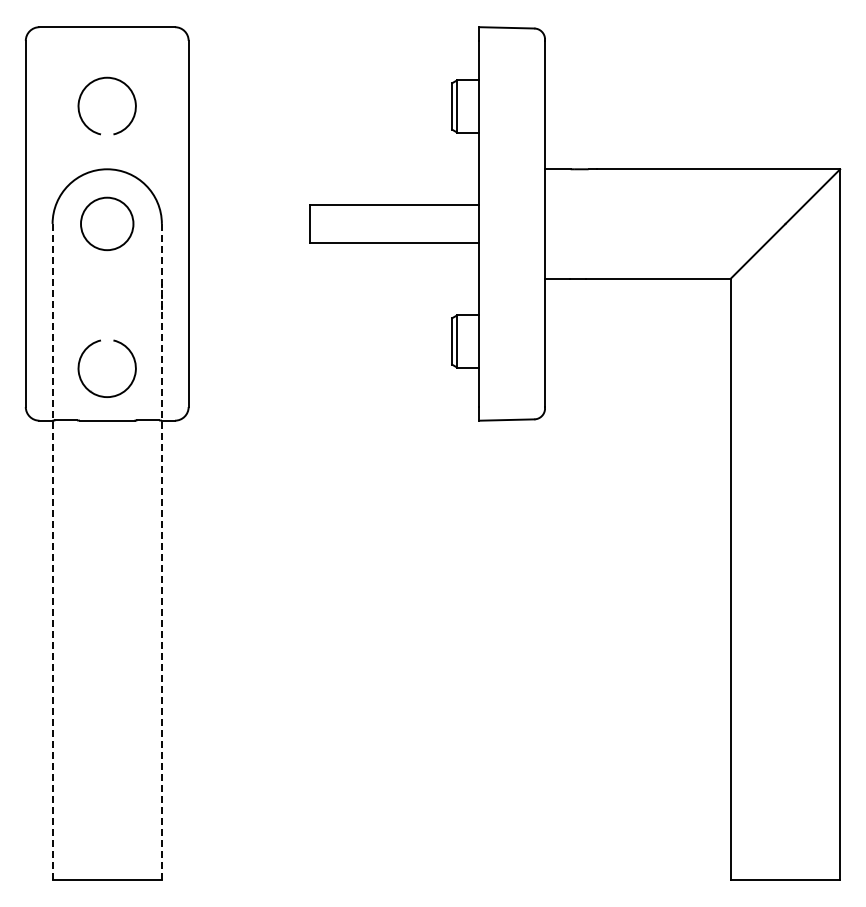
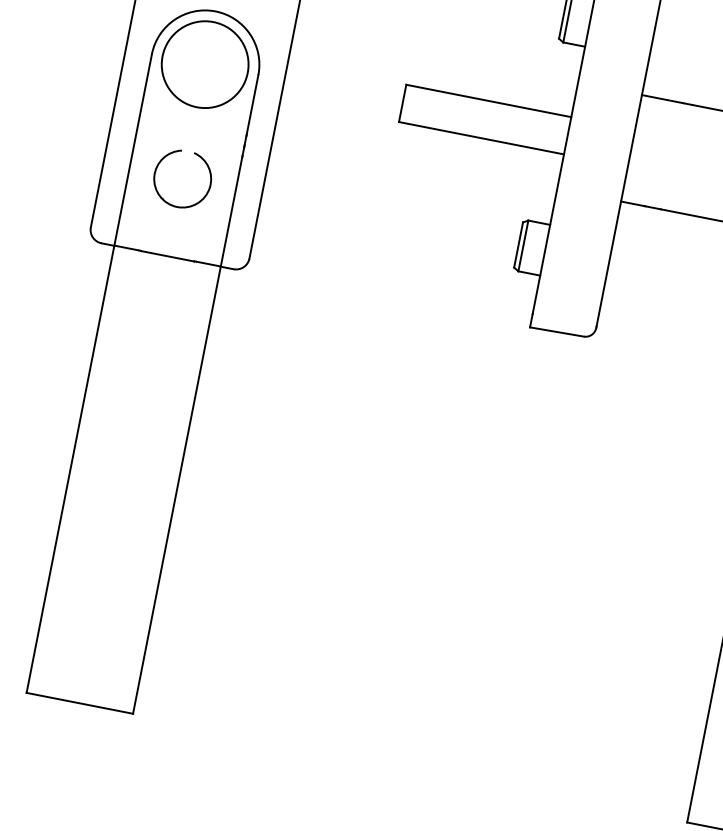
circle: (106, 223) -> (204, 64), size x1.67
part: (91, 390) -> (163, 197), moved
line: (52, 551) -> (89, 373), dashed -> solid
line: (161, 551) -> (195, 394), dashed -> solid

